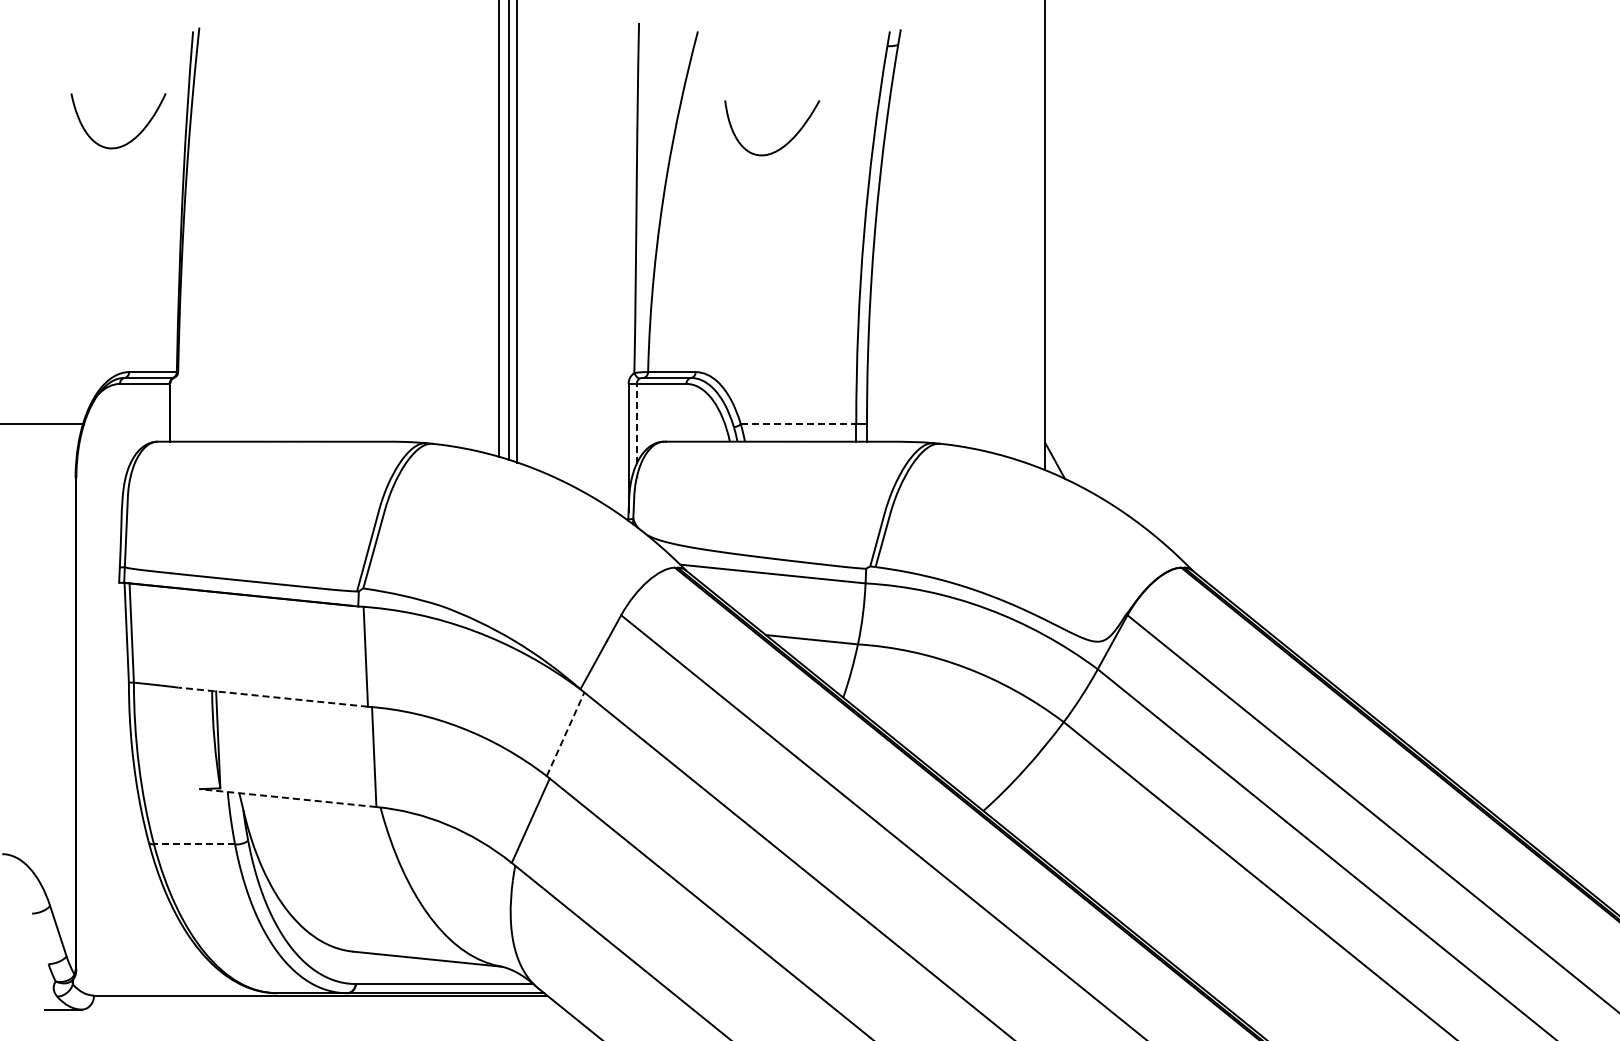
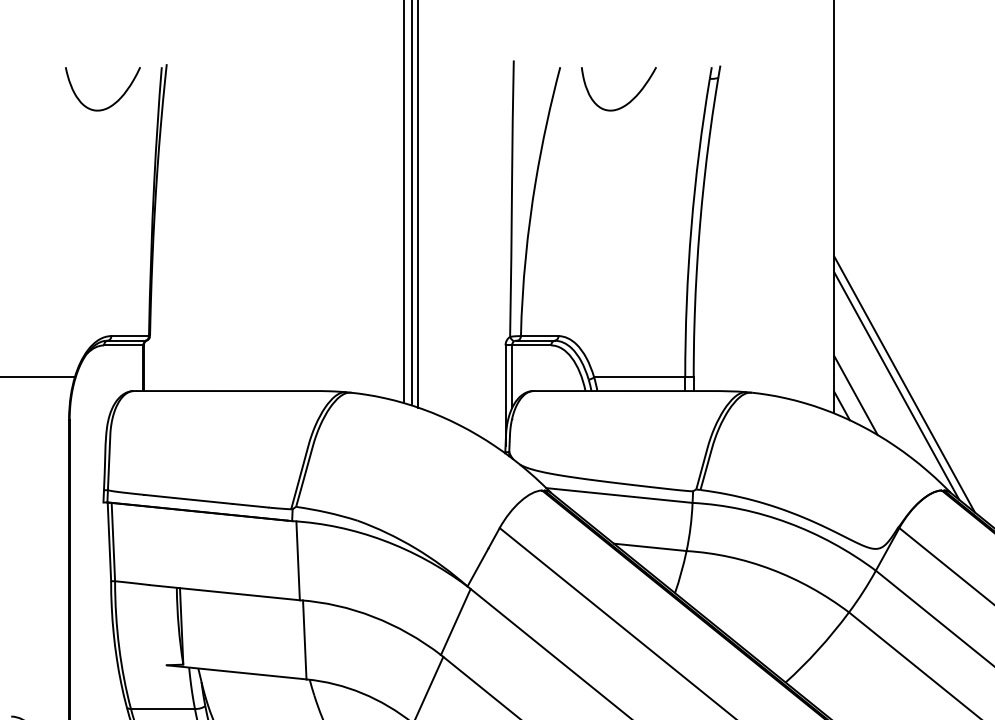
curve: (131, 139) -> (113, 103), moved
curve: (784, 144) -> (628, 102), moved
line: (636, 423) -> (511, 376), dashed -> solid
line: (798, 424) -> (639, 377), dashed -> solid
line: (1133, 433) -> (904, 384), added
line: (1123, 435) -> (896, 386), added
line: (1072, 447) -> (855, 395), added
line: (272, 697) -> (224, 592), dashed -> solid
line: (565, 734) -> (455, 622), dashed -> solid
line: (287, 798) -> (236, 672), dashed -> solid
line: (194, 844) -> (162, 708), dashed -> solid

